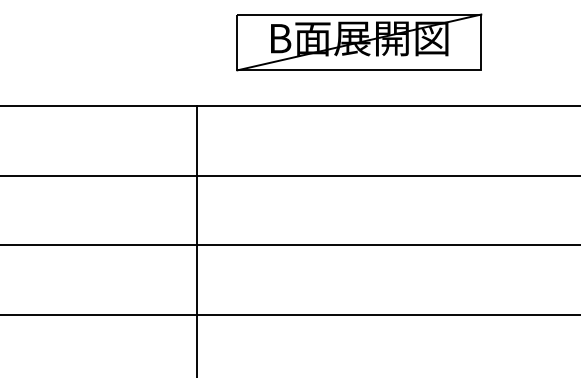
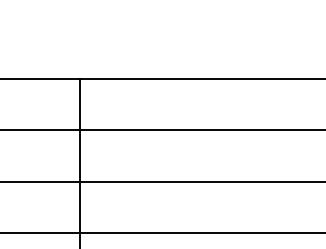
part: (359, 42) -> (199, 31), removed

